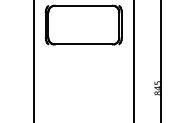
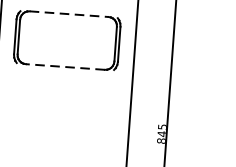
line: (83, 5) -> (68, 13), solid -> dashed
line: (83, 44) -> (64, 67), solid -> dashed

